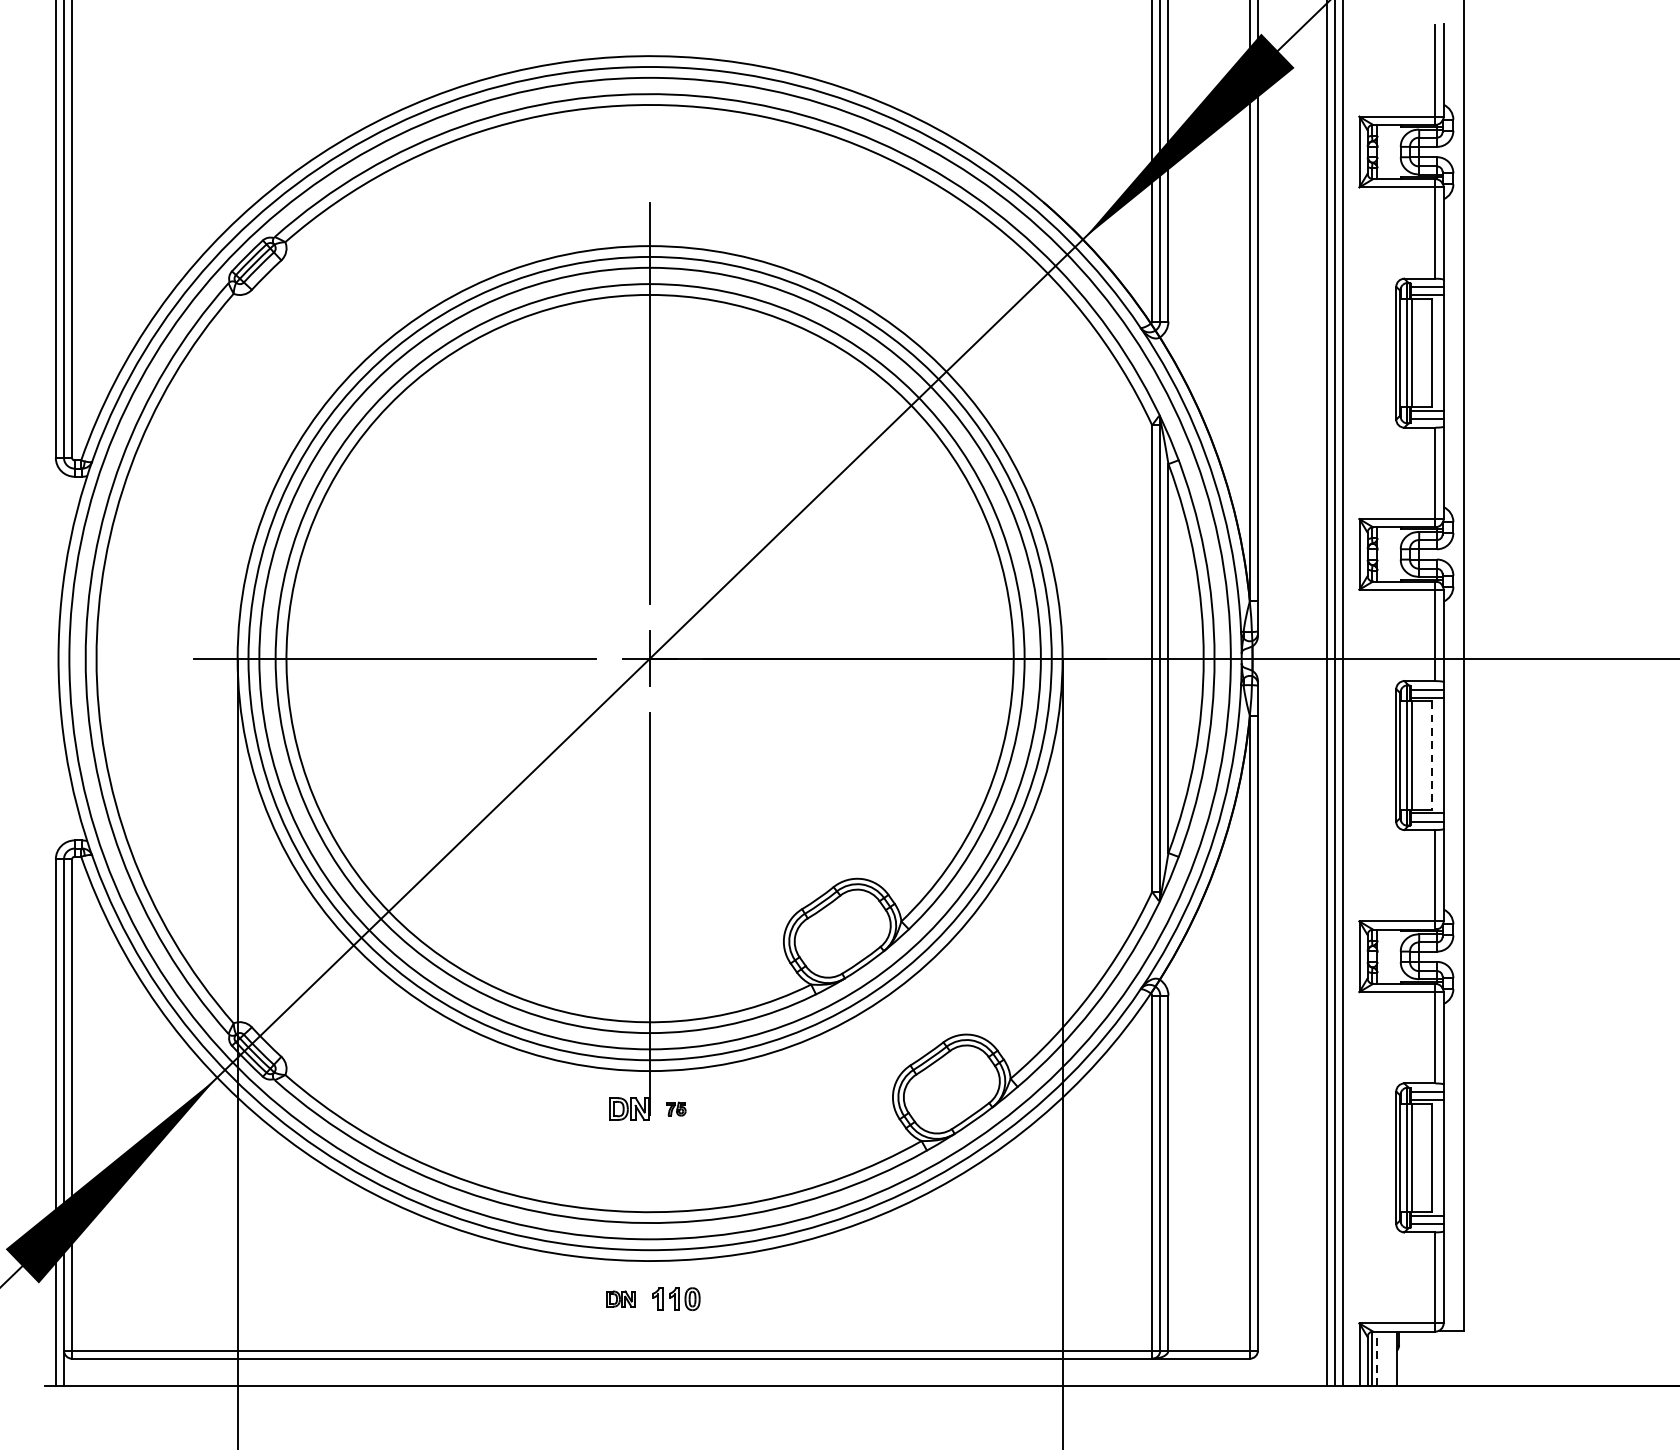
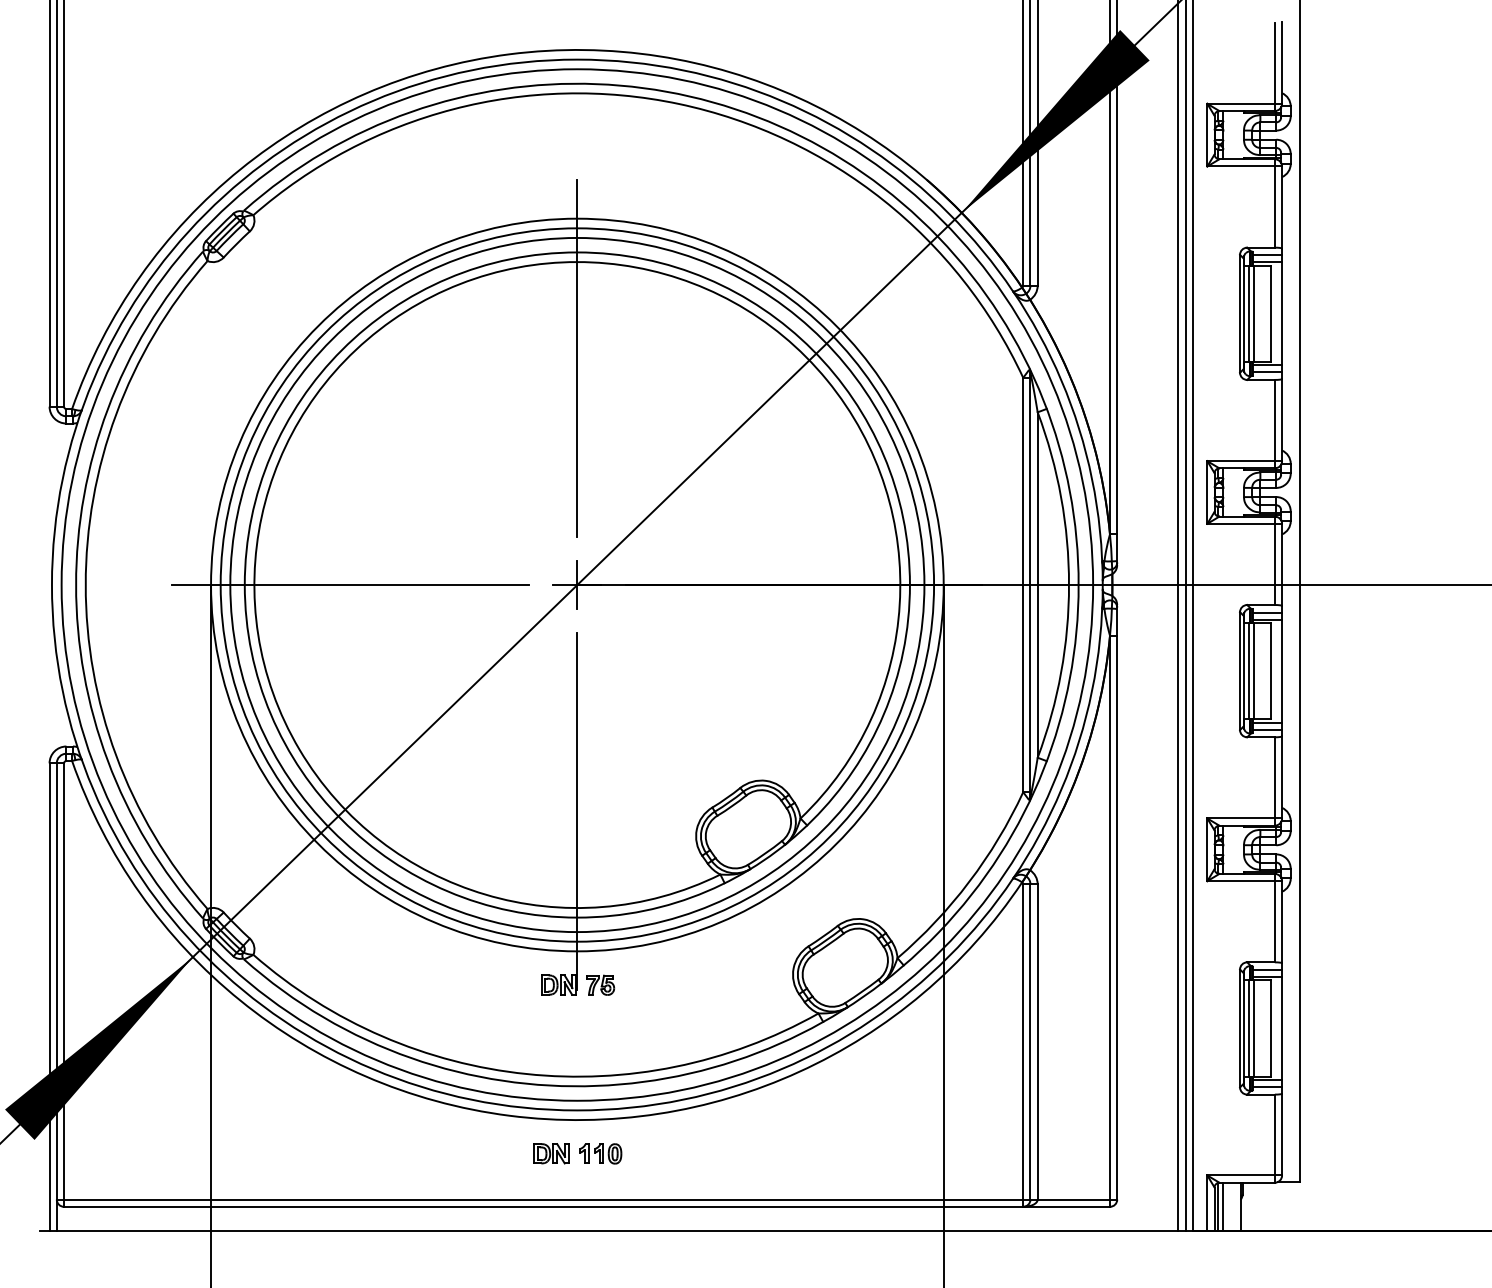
line: (1431, 755) -> (1271, 671), dashed -> solid
part: (676, 1108) -> (600, 984), size x1.67
part: (620, 1298) -> (551, 1153), size x1.43
line: (1377, 1358) -> (1223, 1206), dashed -> solid

